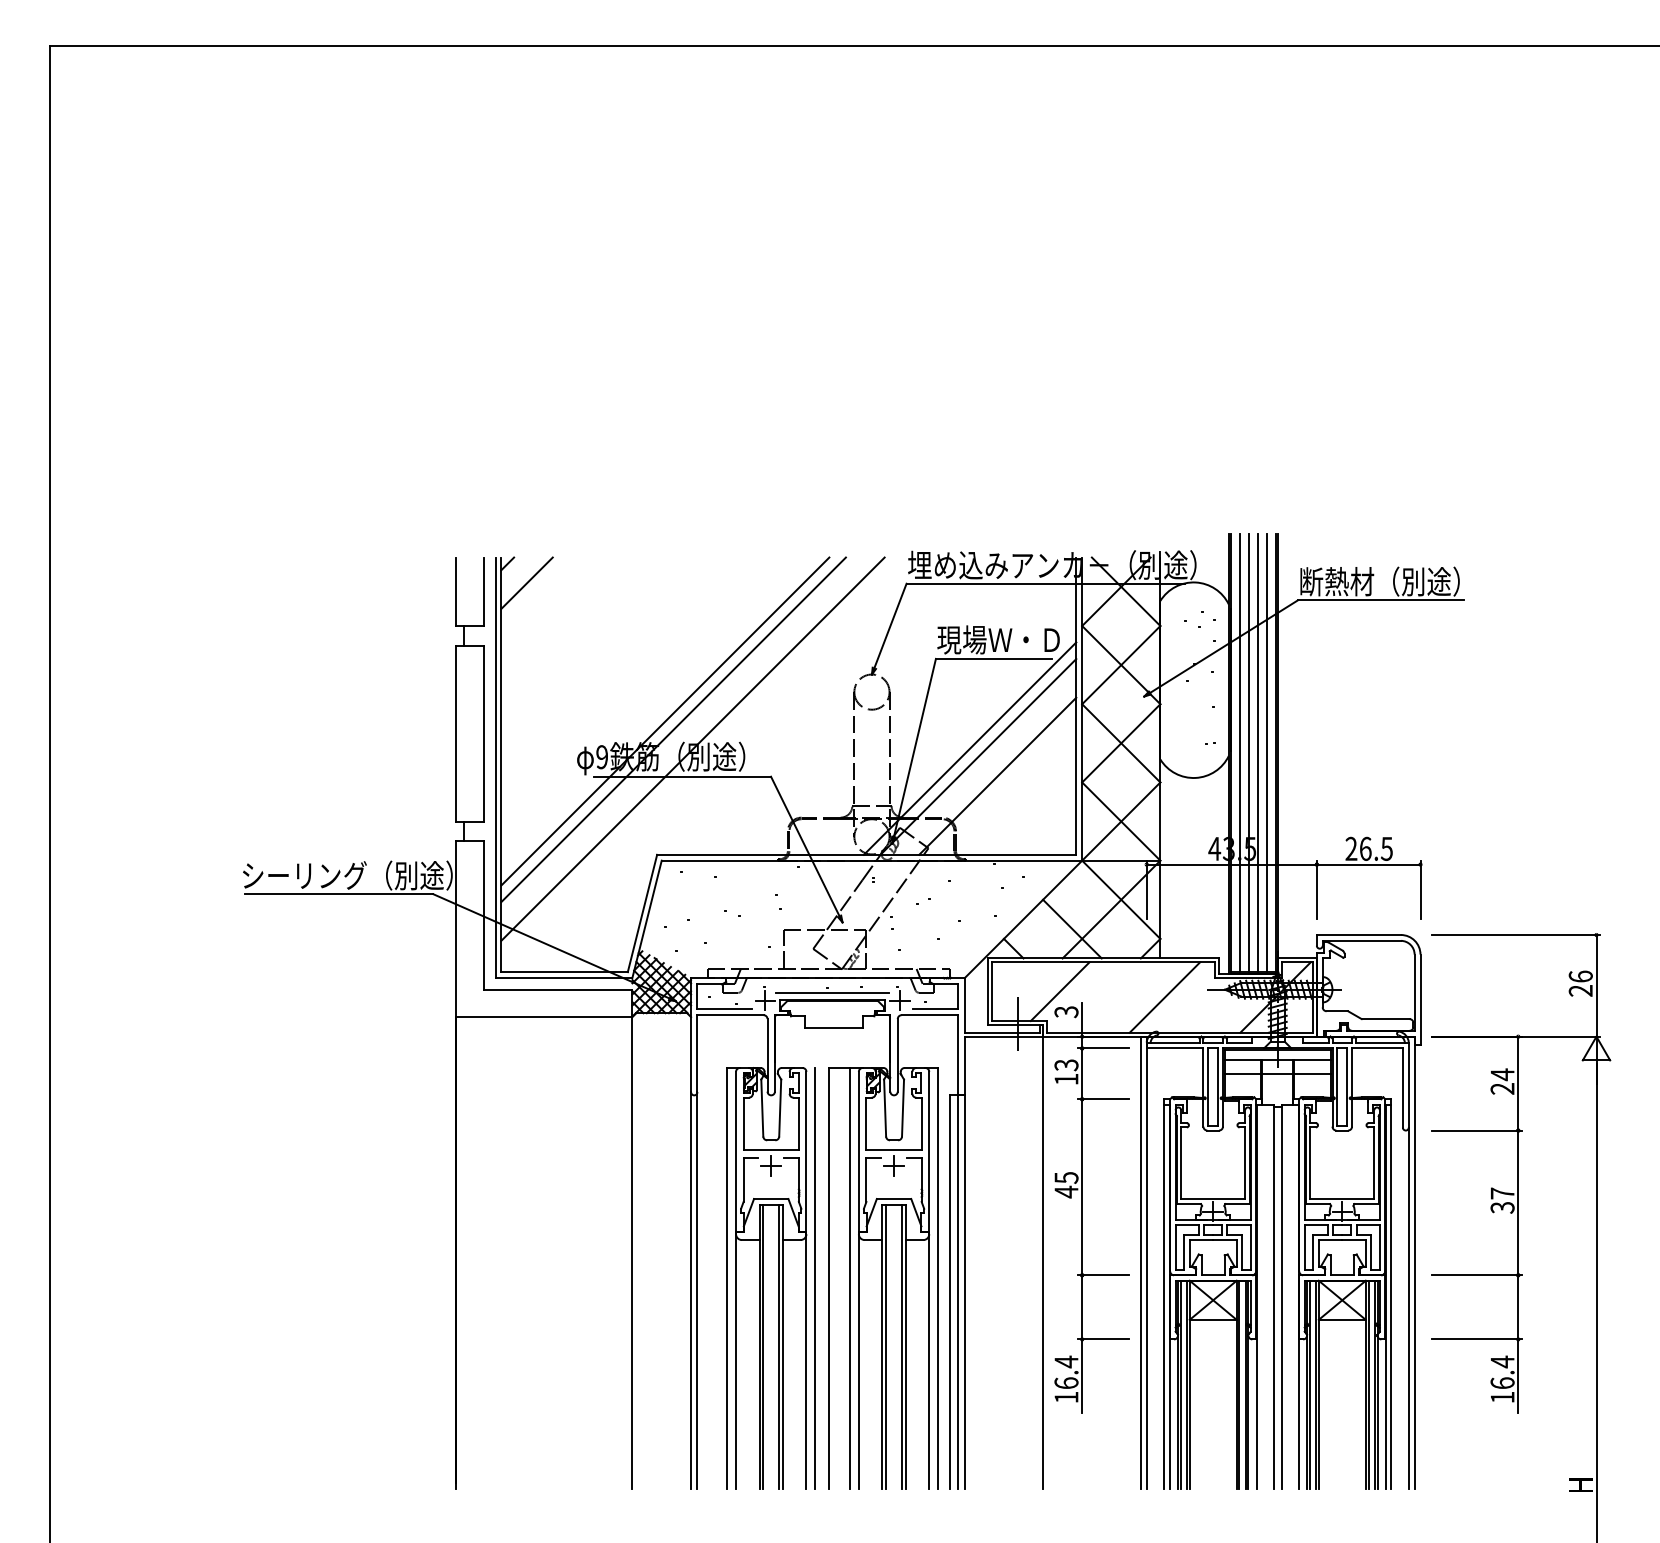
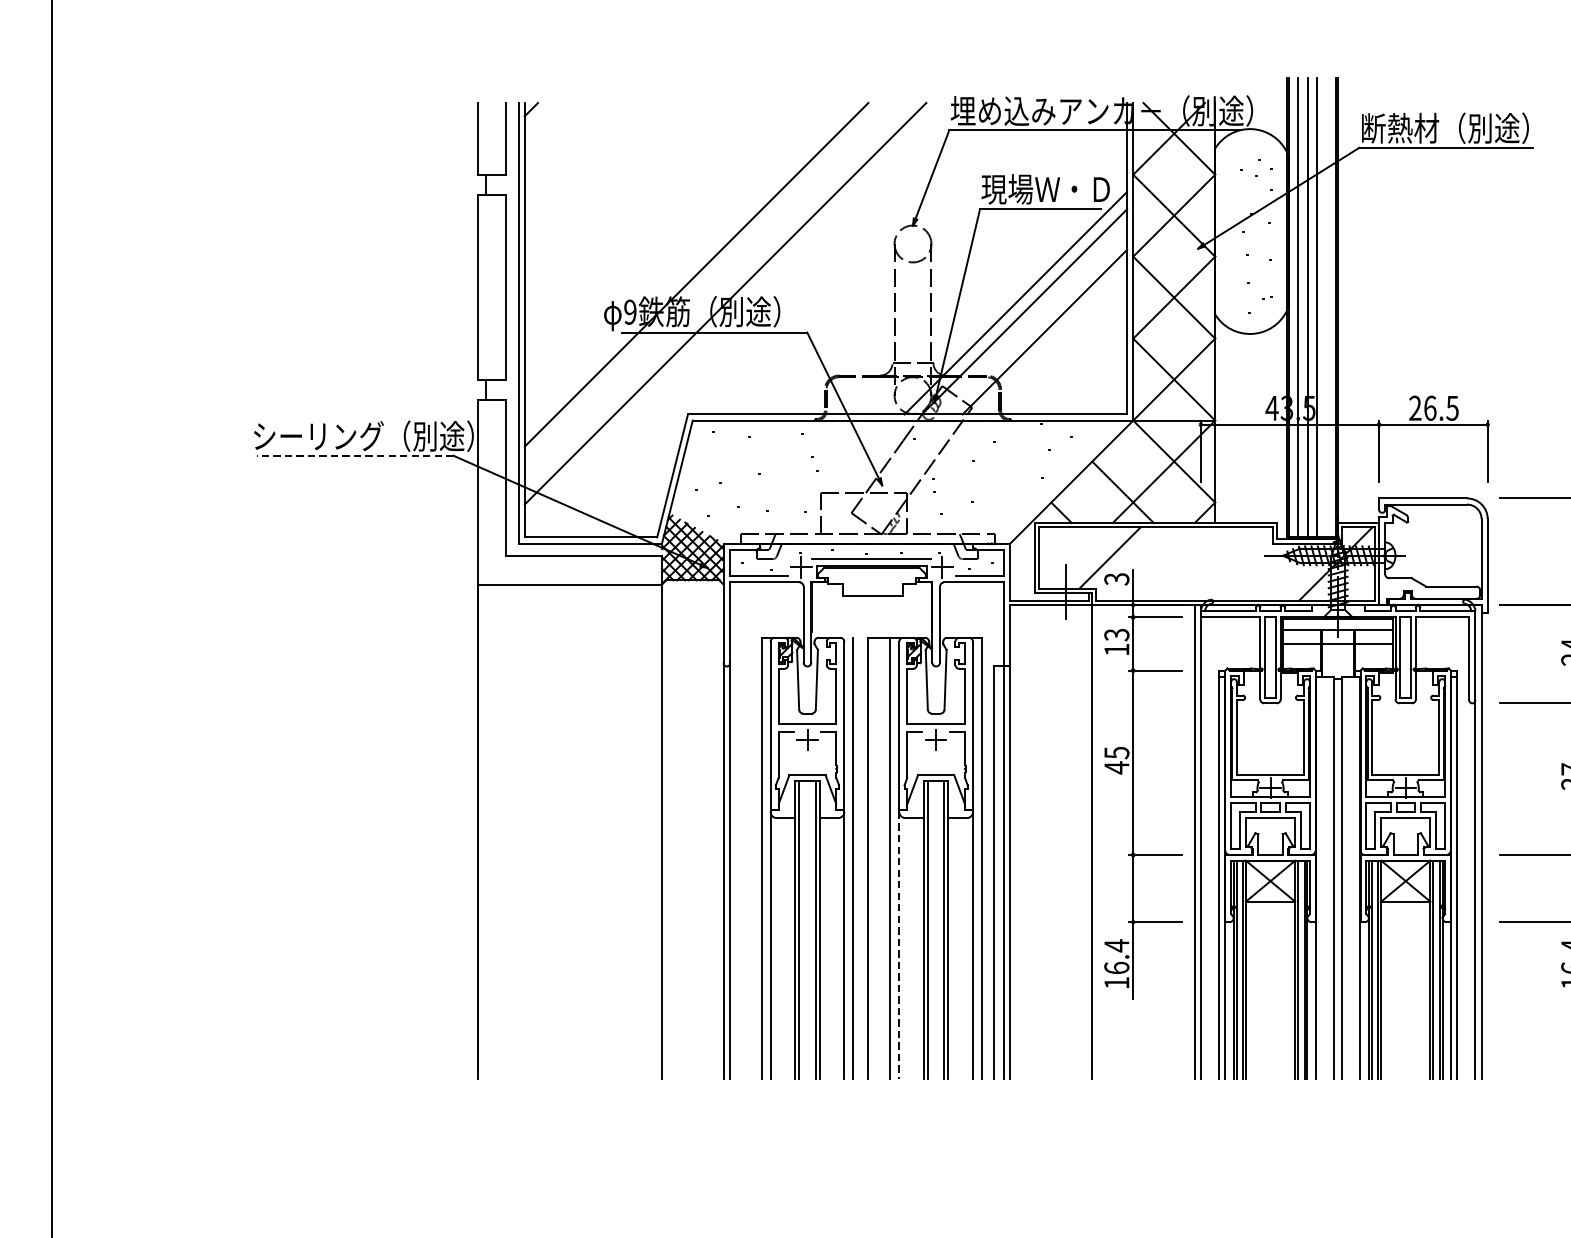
line: (526, 582) -> (551, 129), removed
line: (673, 729) -> (705, 283), removed
line: (1266, 753) -> (1326, 308), removed
line: (339, 894) -> (355, 456), solid -> dashed
line: (1164, 997) -> (1219, 563), removed
line: (858, 1361) -> (898, 945), solid -> dashed

